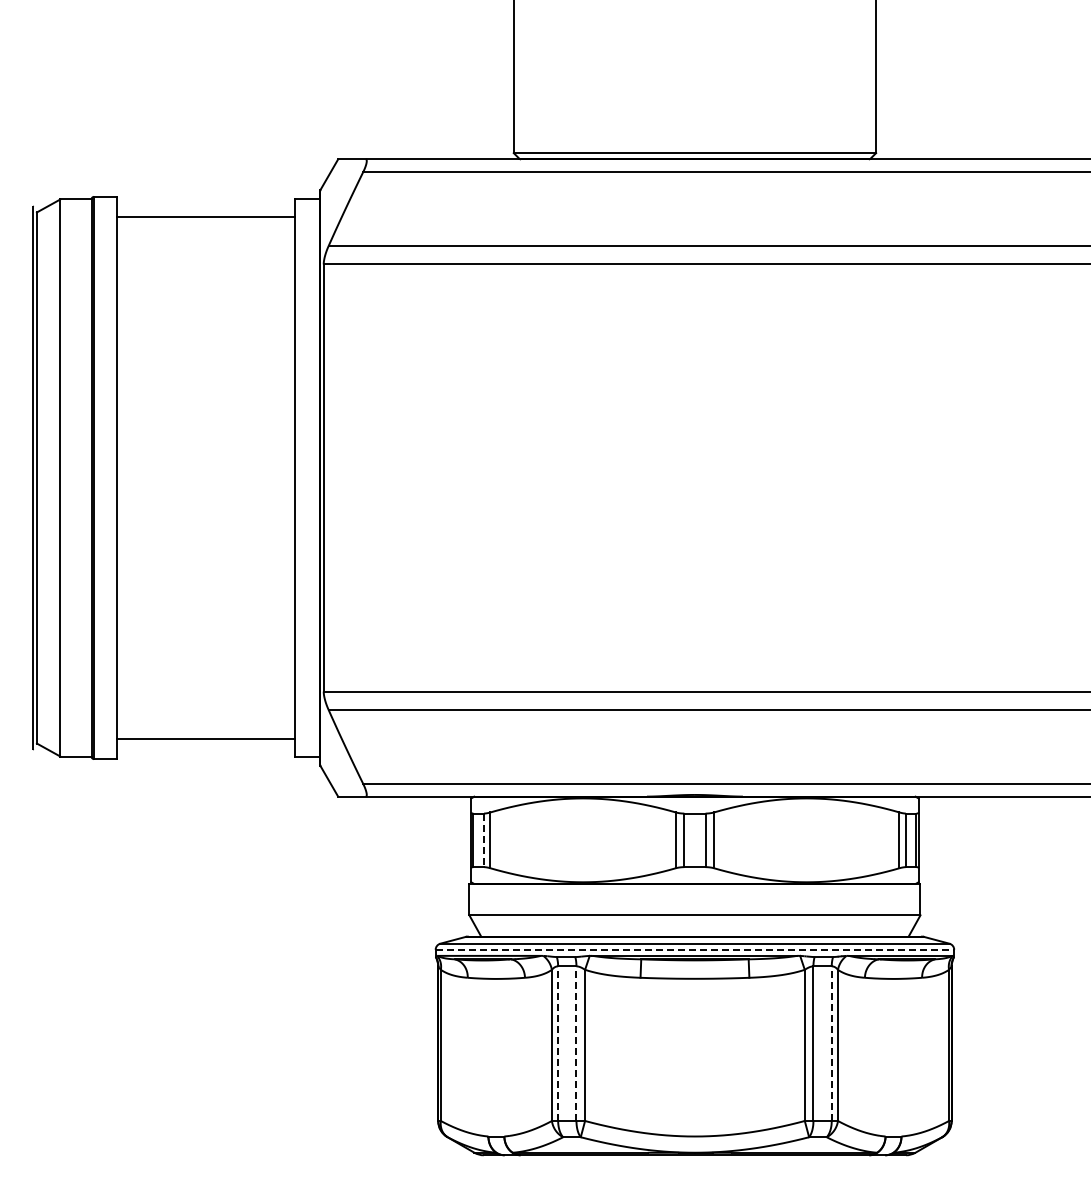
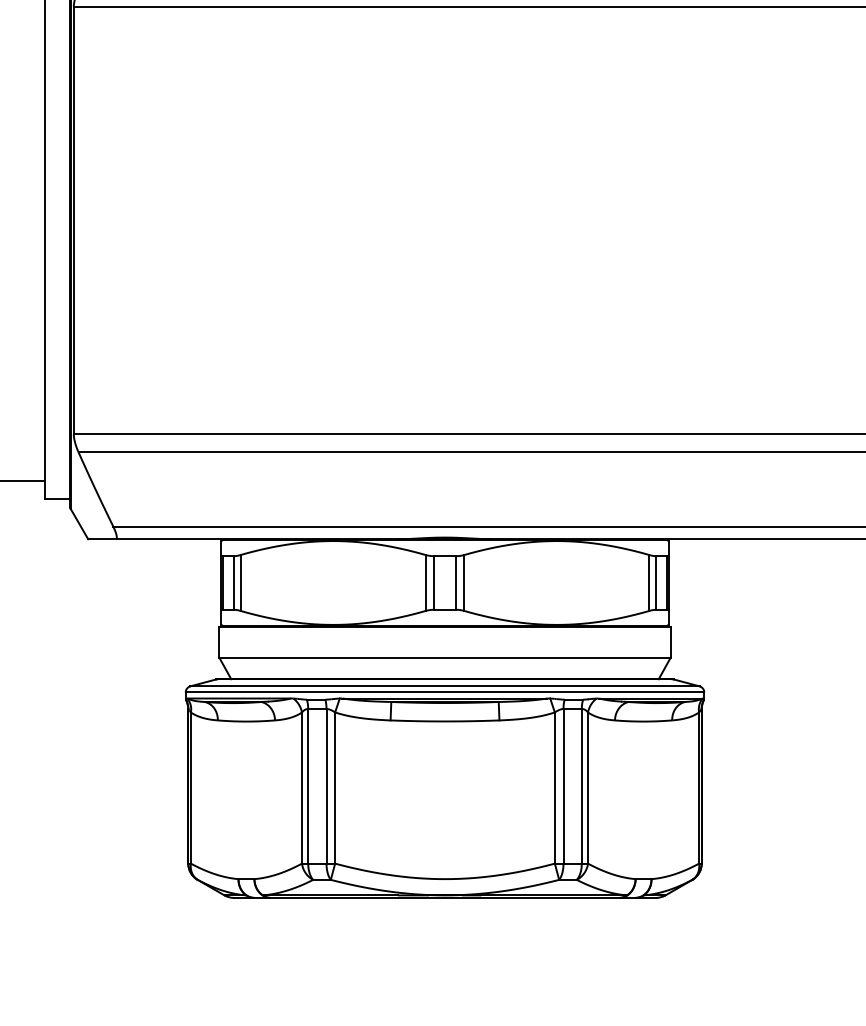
line: (484, 840) -> (234, 583), dashed -> solid
line: (695, 949) -> (445, 692), dashed -> solid
line: (558, 1043) -> (308, 786), dashed -> solid
line: (576, 1043) -> (326, 786), dashed -> solid
line: (831, 1043) -> (581, 786), dashed -> solid

